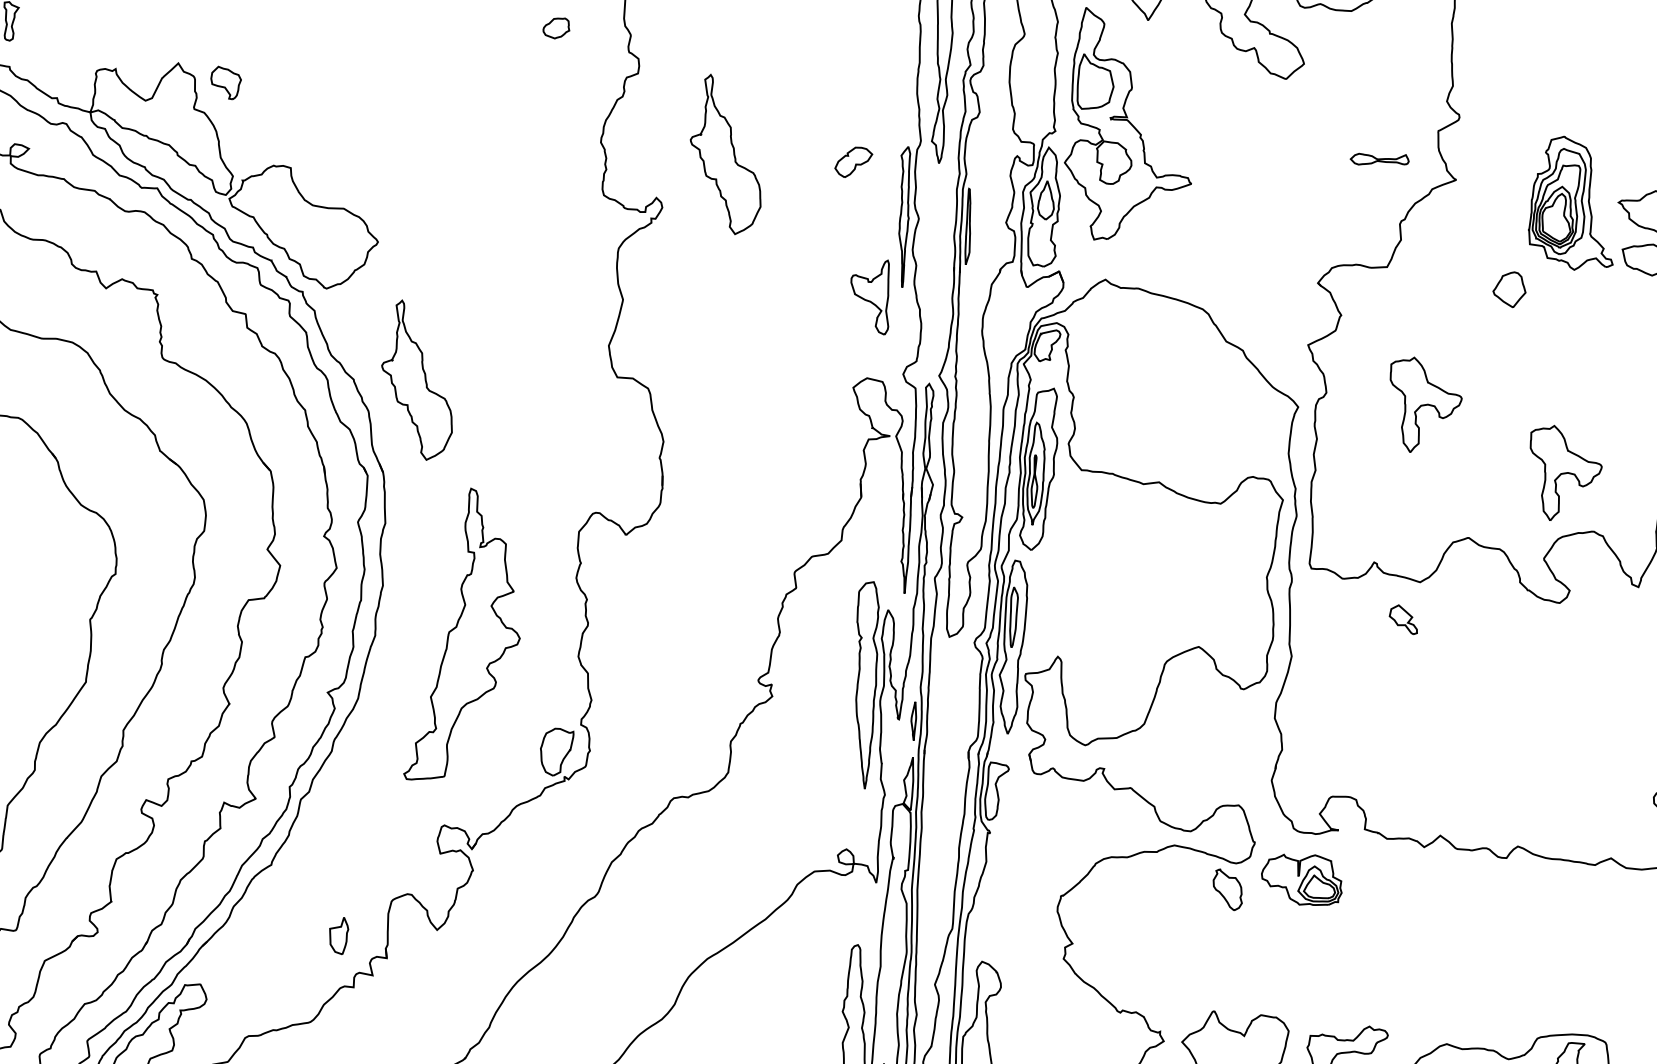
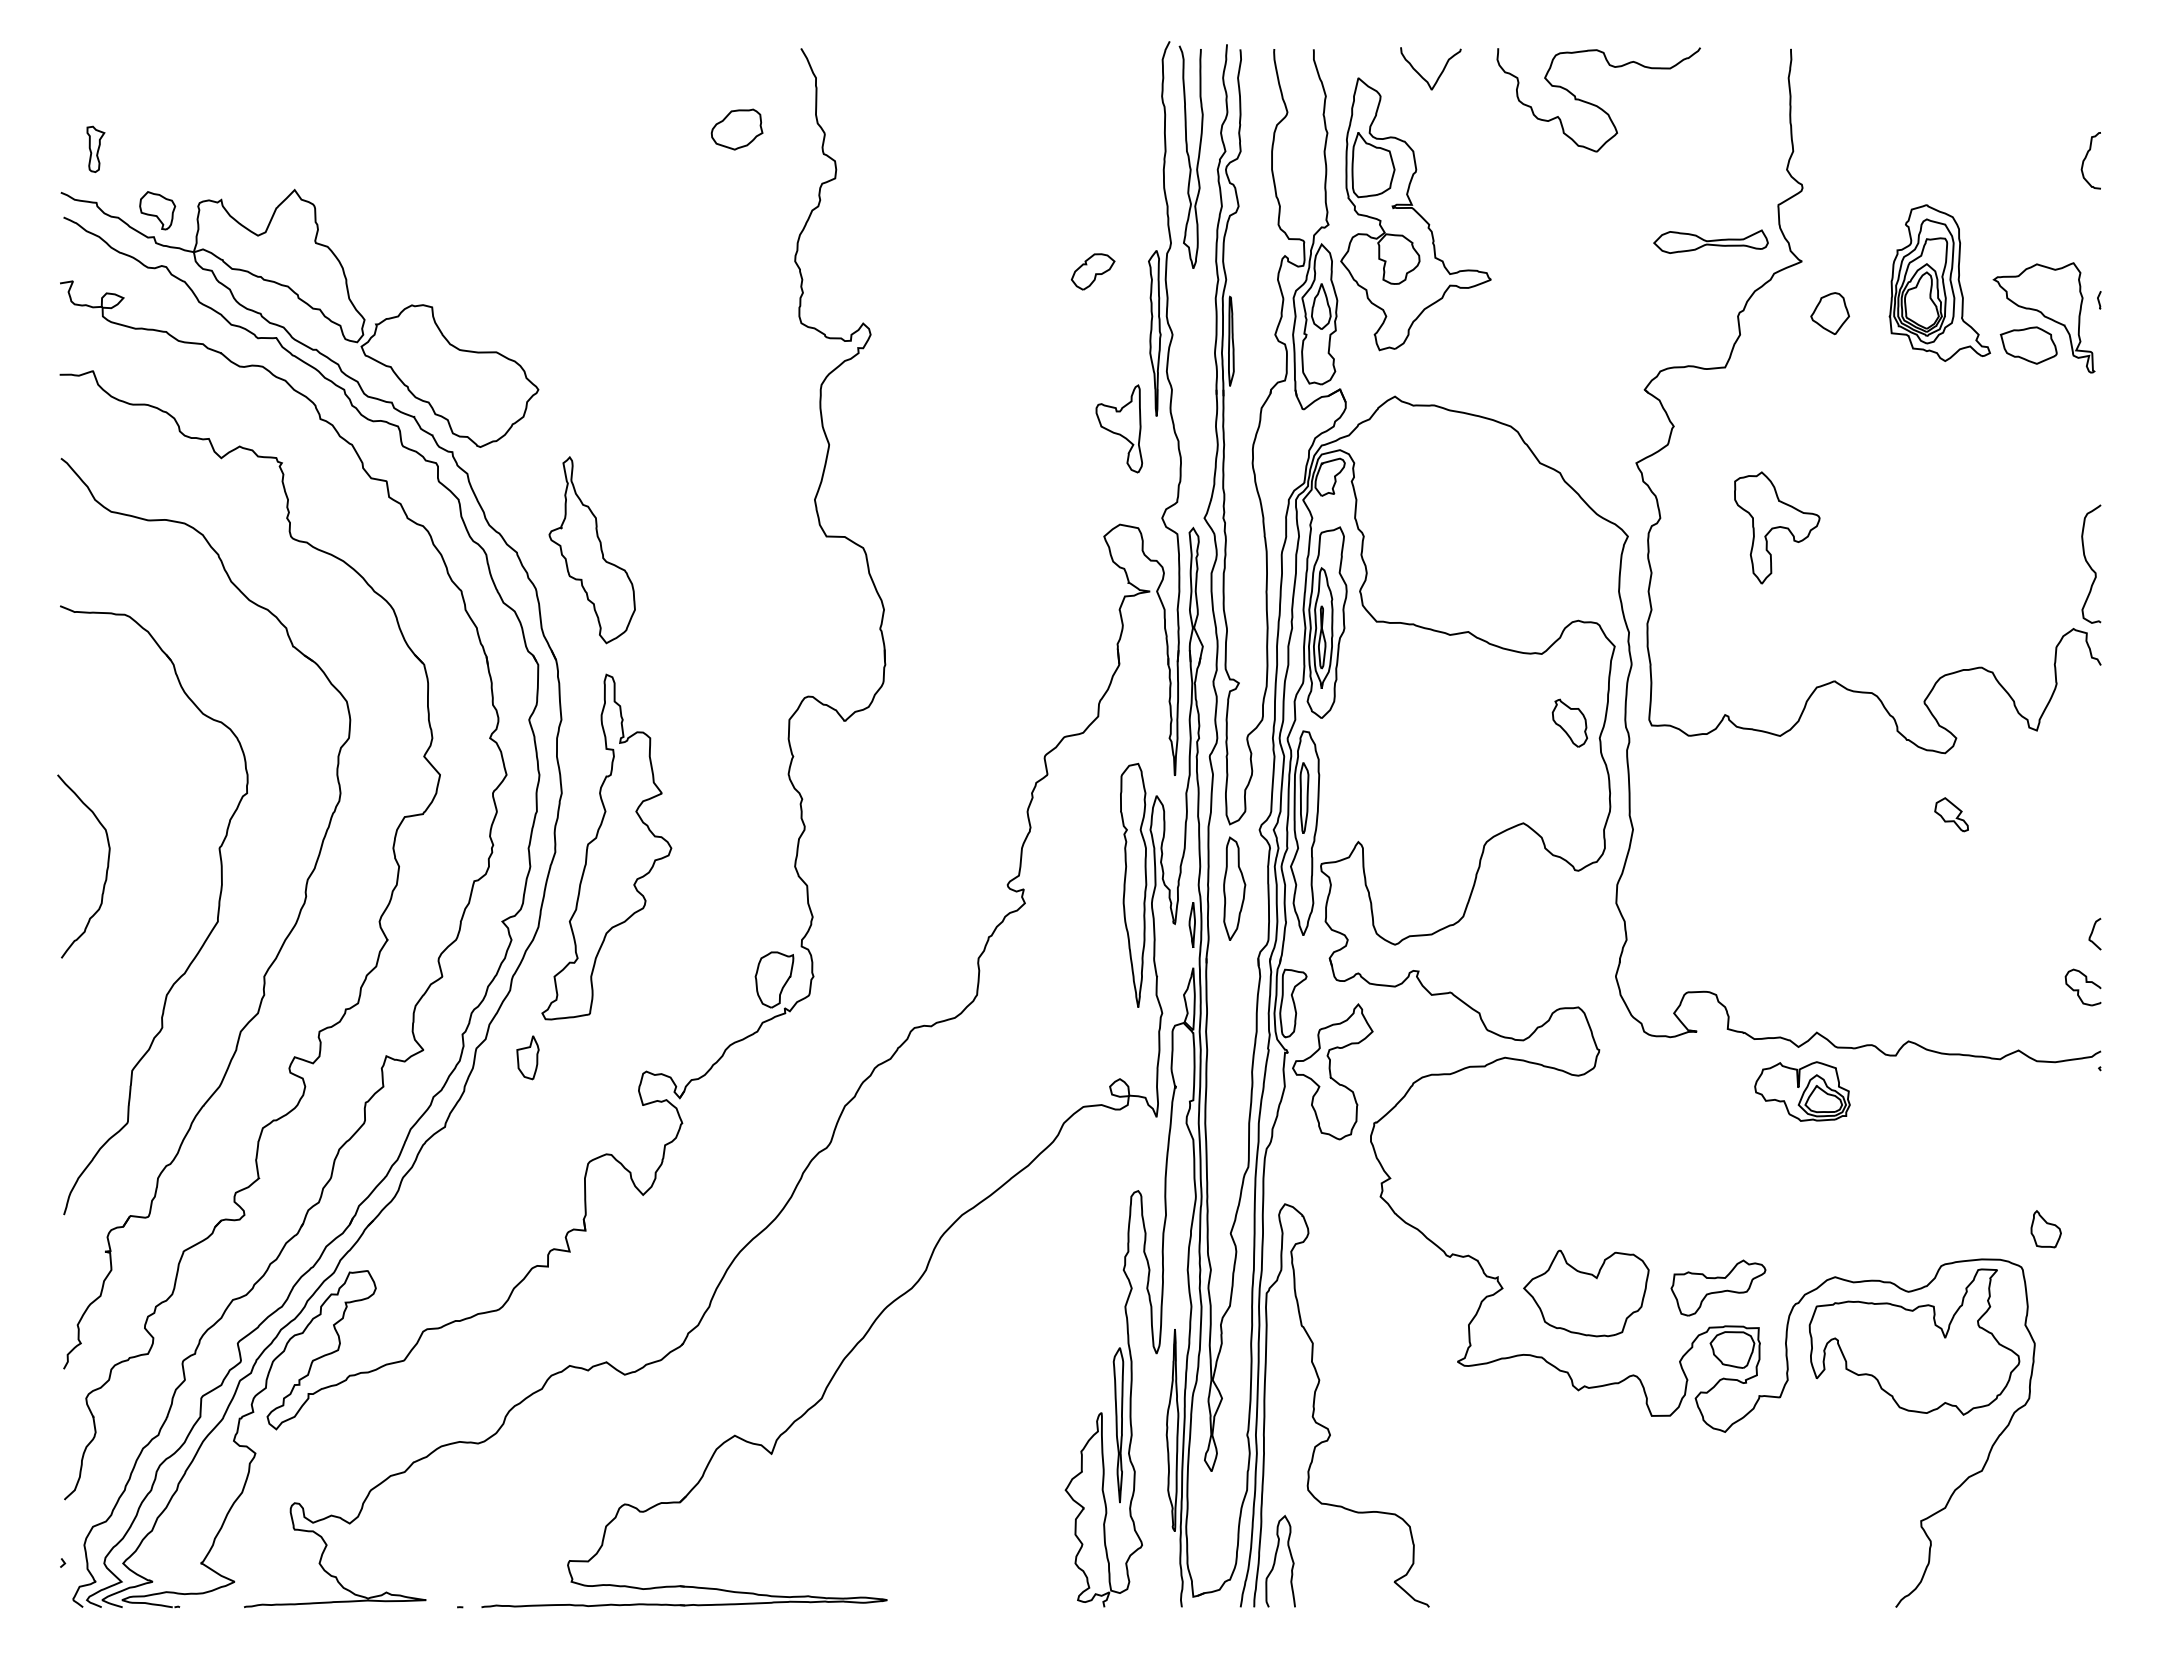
part: (555, 28) -> (736, 129), size x1.67
part: (225, 82) -> (157, 210), moved
part: (725, 154) -> (942, 269), removed
part: (1379, 159) -> (1710, 241), size x1.67
part: (1509, 289) -> (1829, 313), moved
part: (1565, 473) -> (1945, 600), removed
part: (1403, 619) -> (1951, 814), moved
part: (464, 634) -> (606, 846), moved
part: (950, 691) -> (1234, 888), added
part: (1027, 850) -> (1332, 1071), added
part: (1301, 879) -> (1802, 1091), moved
part: (1227, 889) -> (1569, 722), moved
part: (338, 935) -> (527, 1057), moved
part: (1627, 1011) -> (2045, 1229), added

